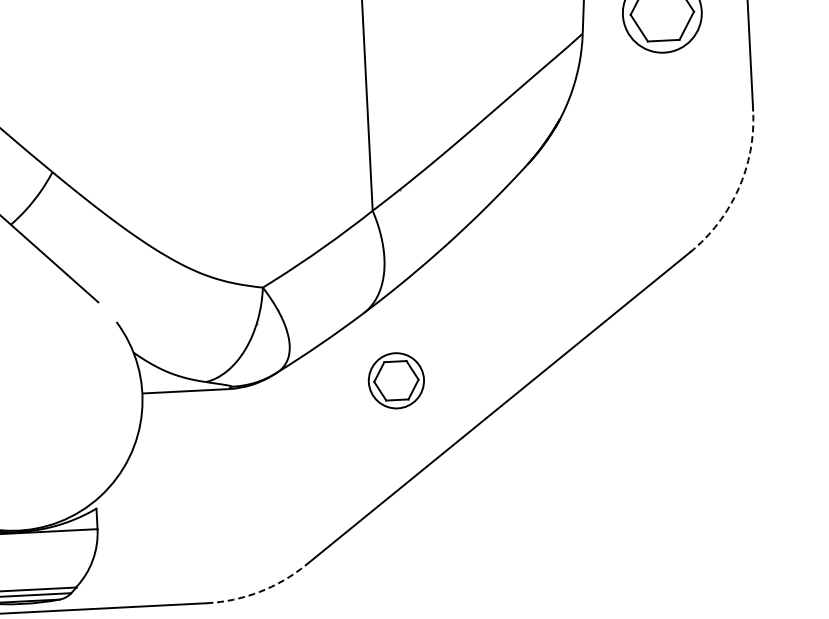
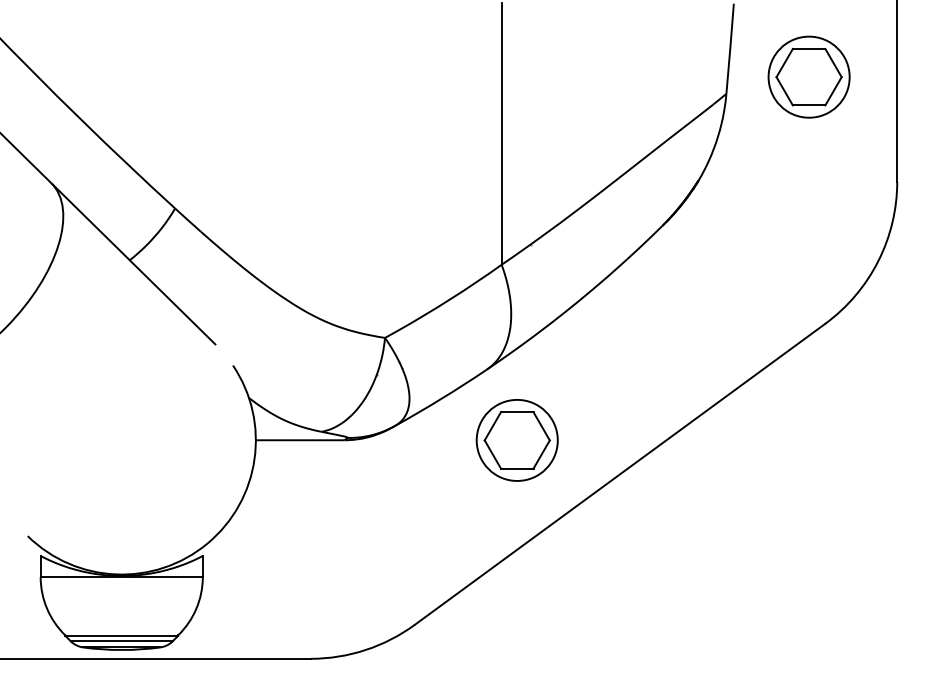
arc: (738, 189) -> (878, 261), dashed -> solid
part: (395, 380) -> (516, 440), size x1.43
arc: (259, 592) -> (365, 650), dashed -> solid

